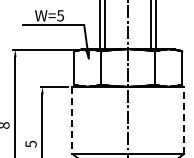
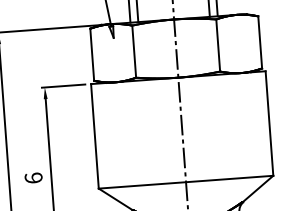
line: (72, 120) -> (95, 136), dashed -> solid
line: (184, 120) -> (269, 123), dashed -> solid
text: (30, 143) -> (32, 177), 5 -> 6

